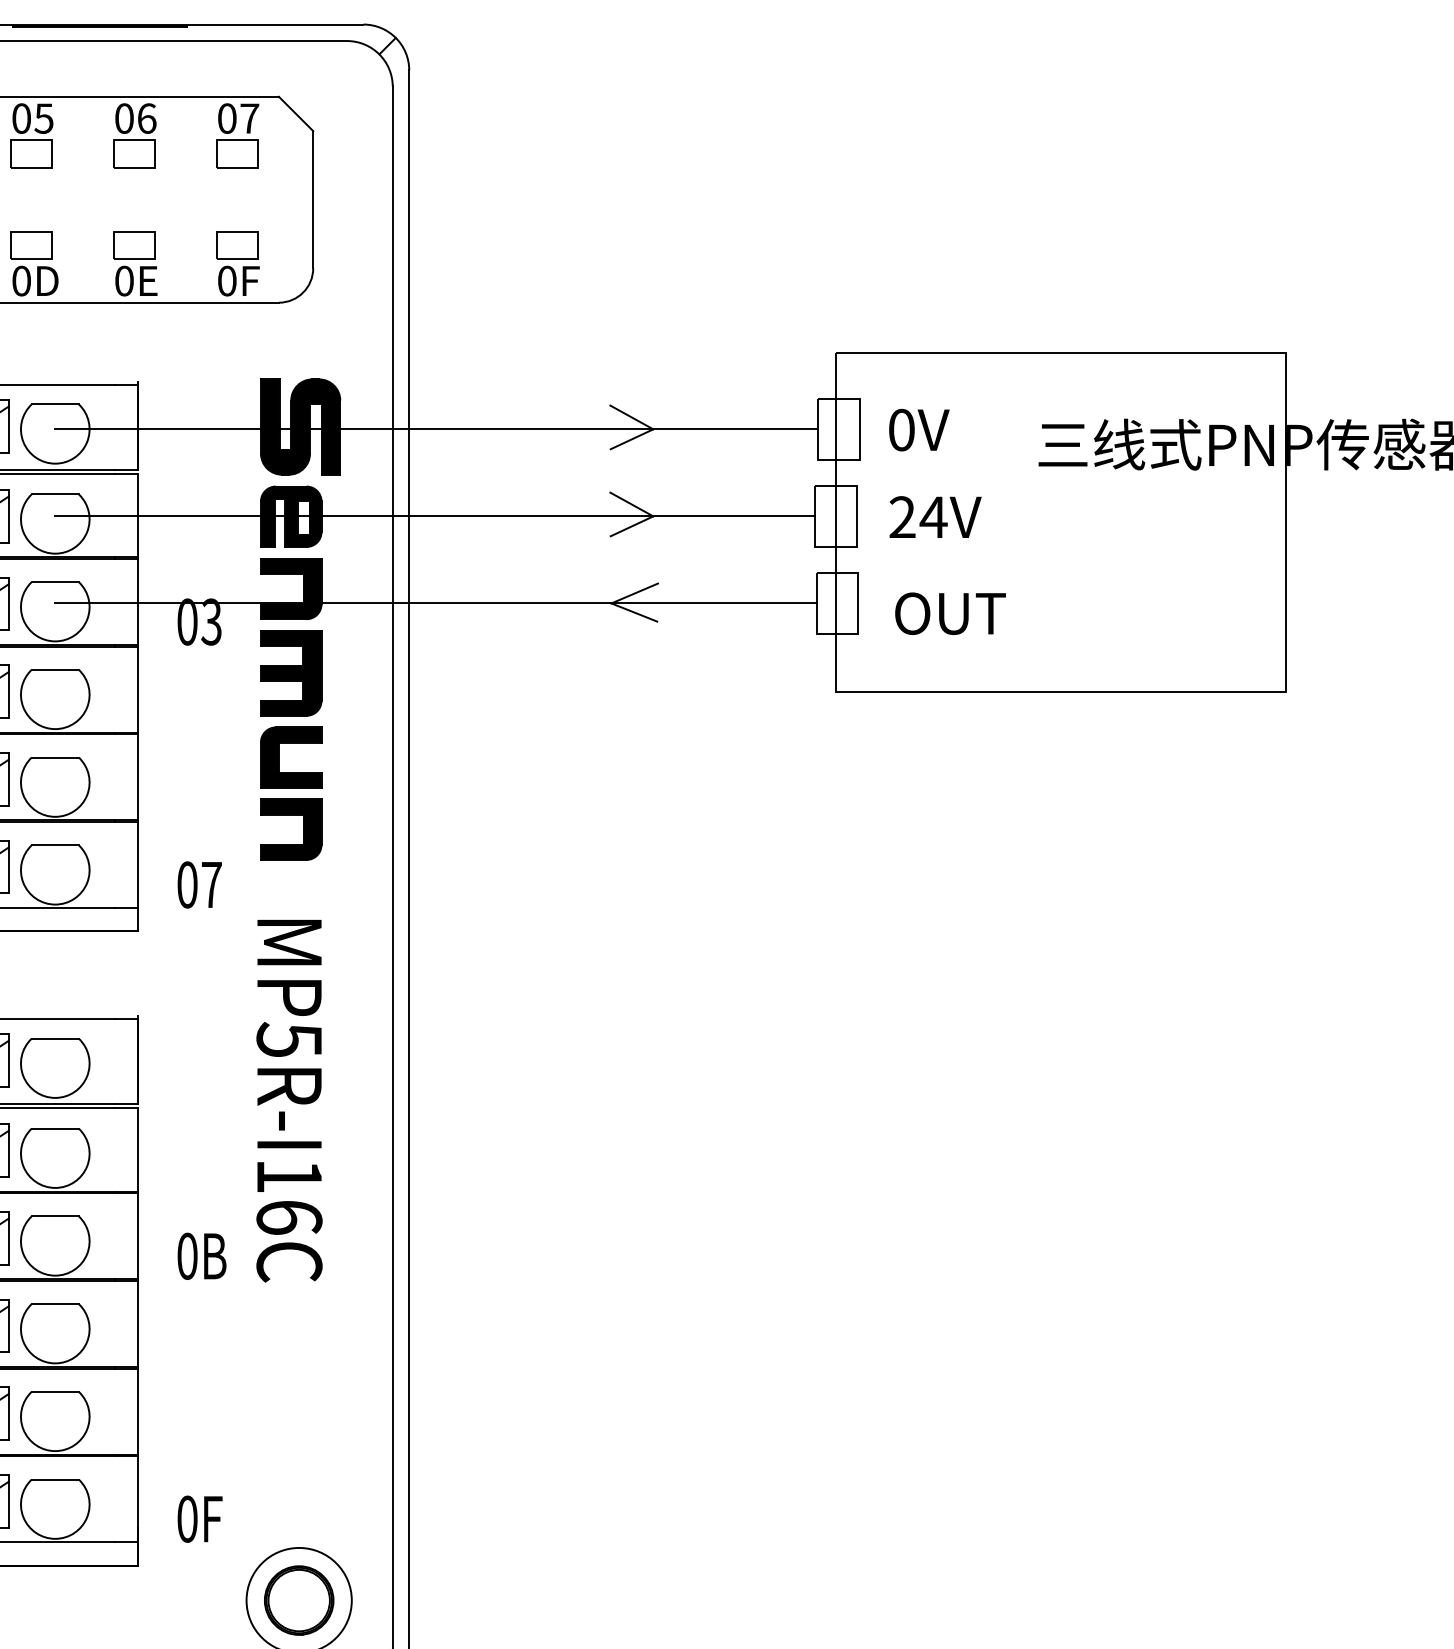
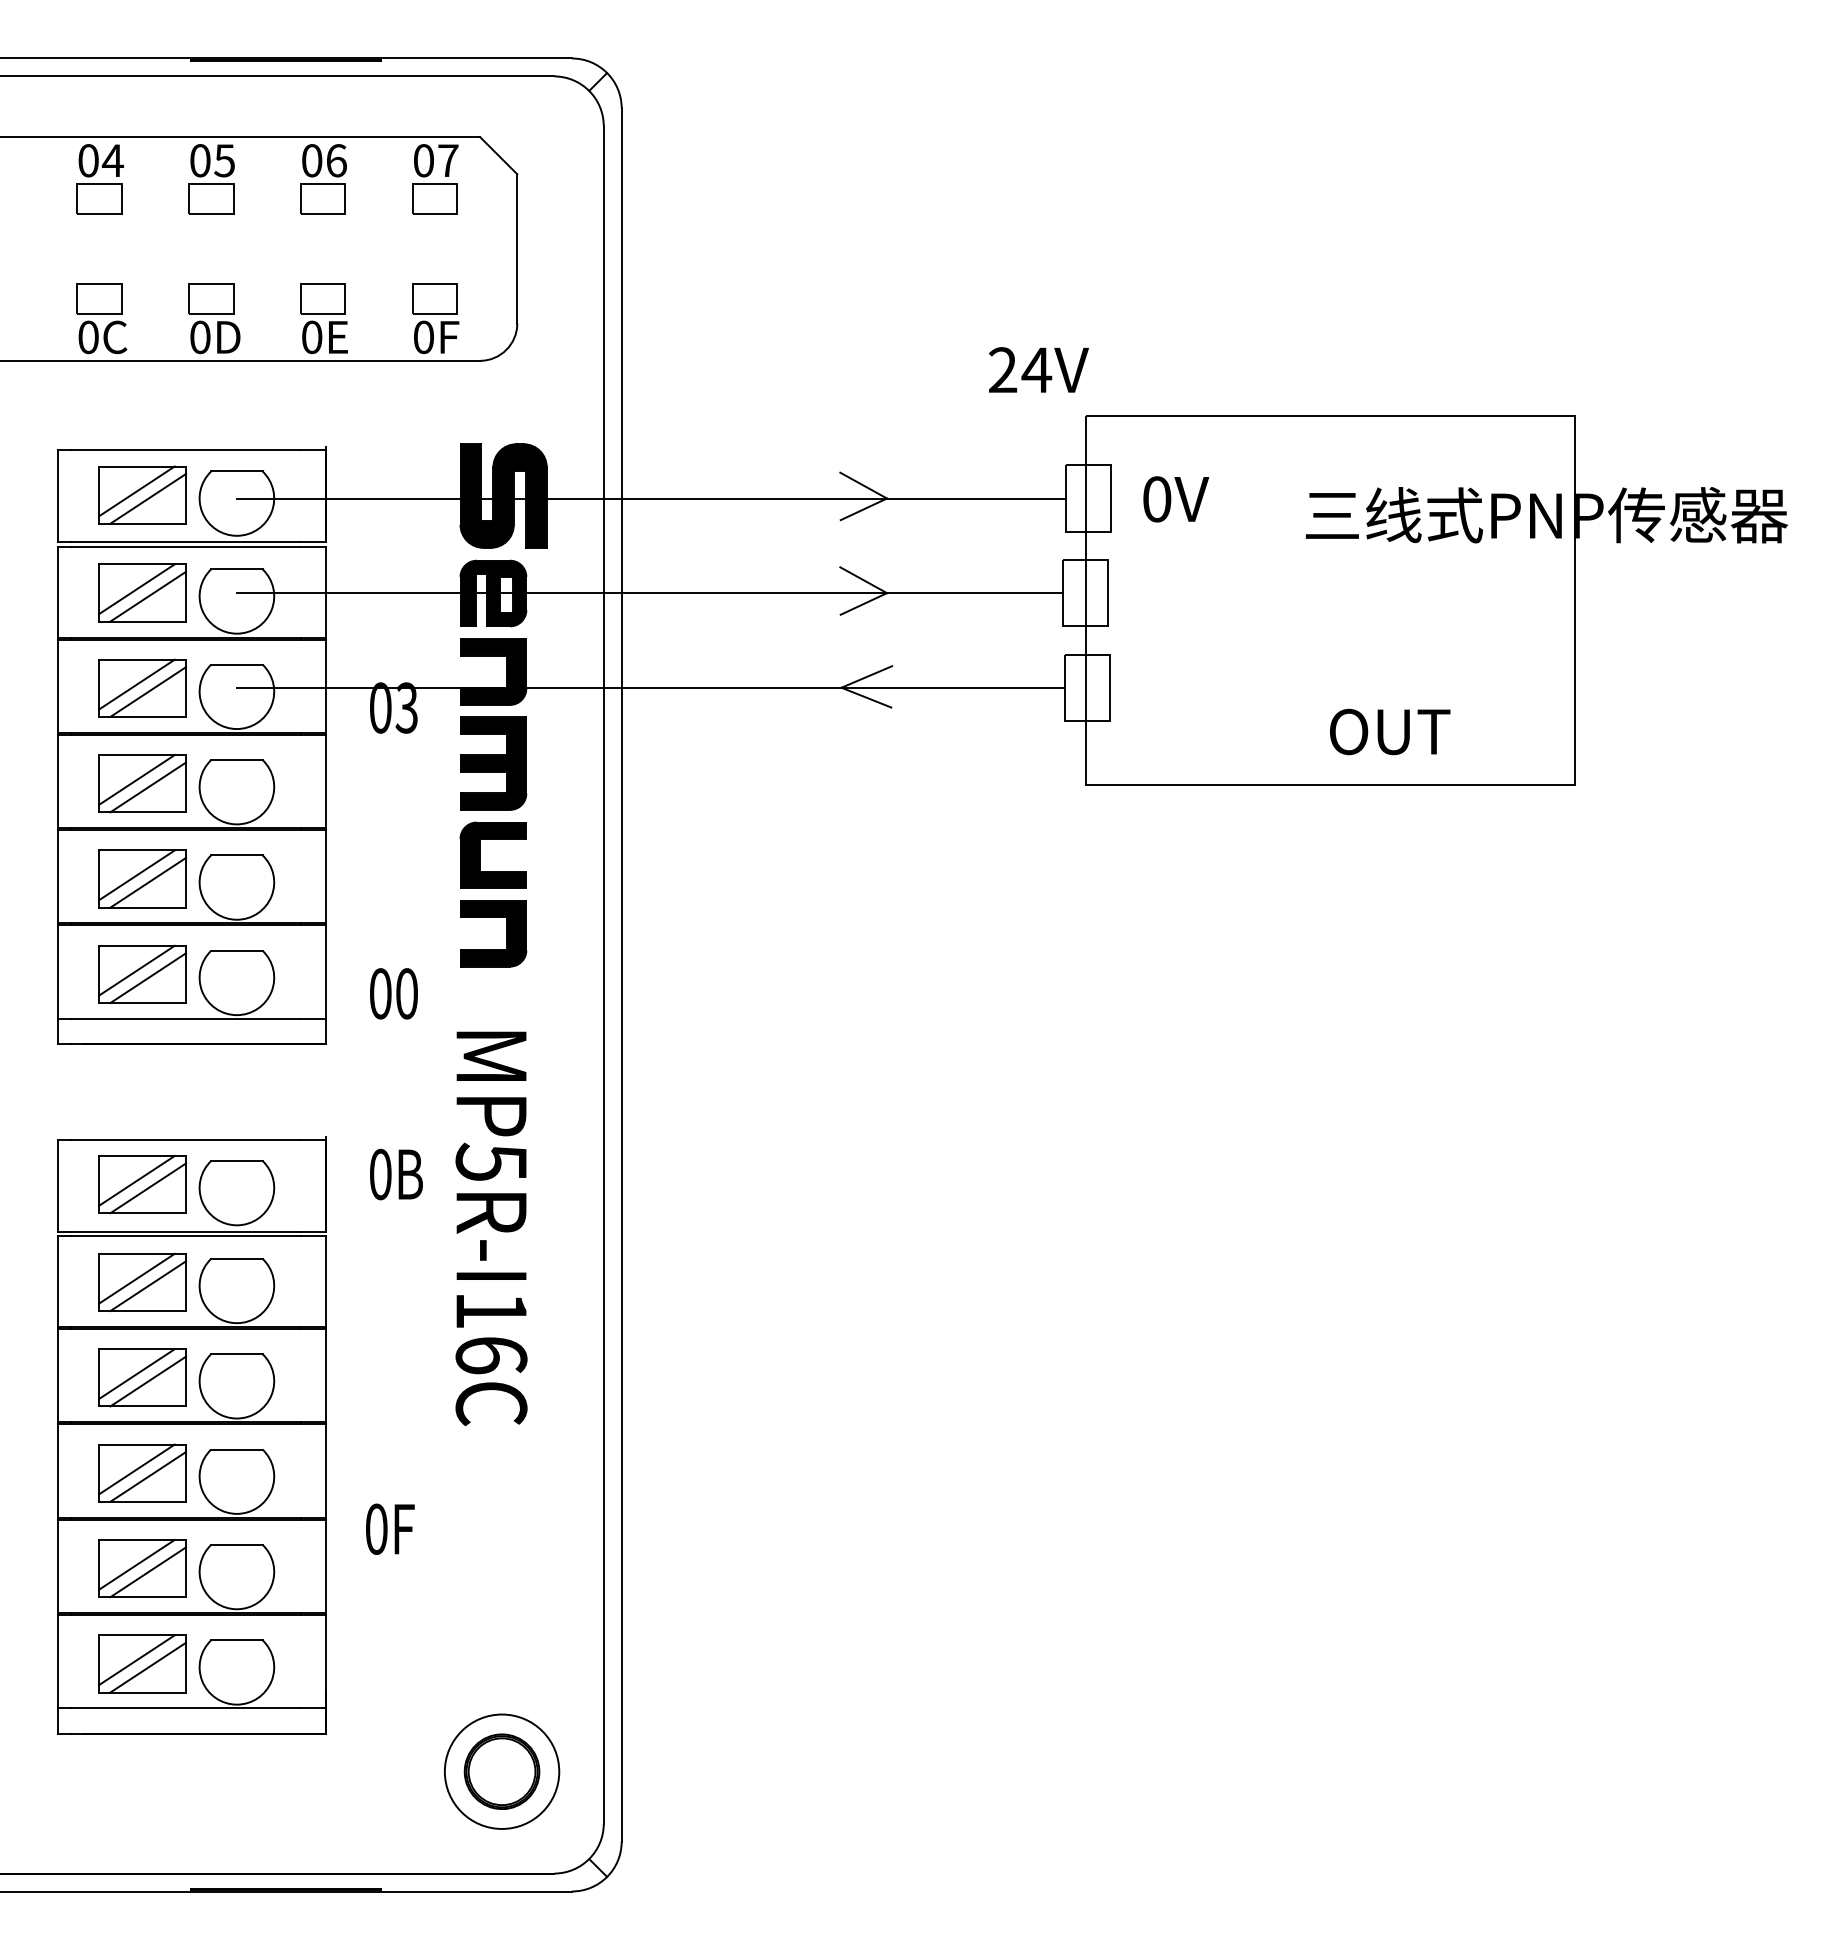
text: (935, 516) -> (1038, 369), moved
text: (950, 613) -> (1390, 731), moved
text: (212, 884) -> (407, 993), 07 -> 00
text: (202, 1256) -> (396, 1174), moved
text: (200, 1518) -> (390, 1528), moved

